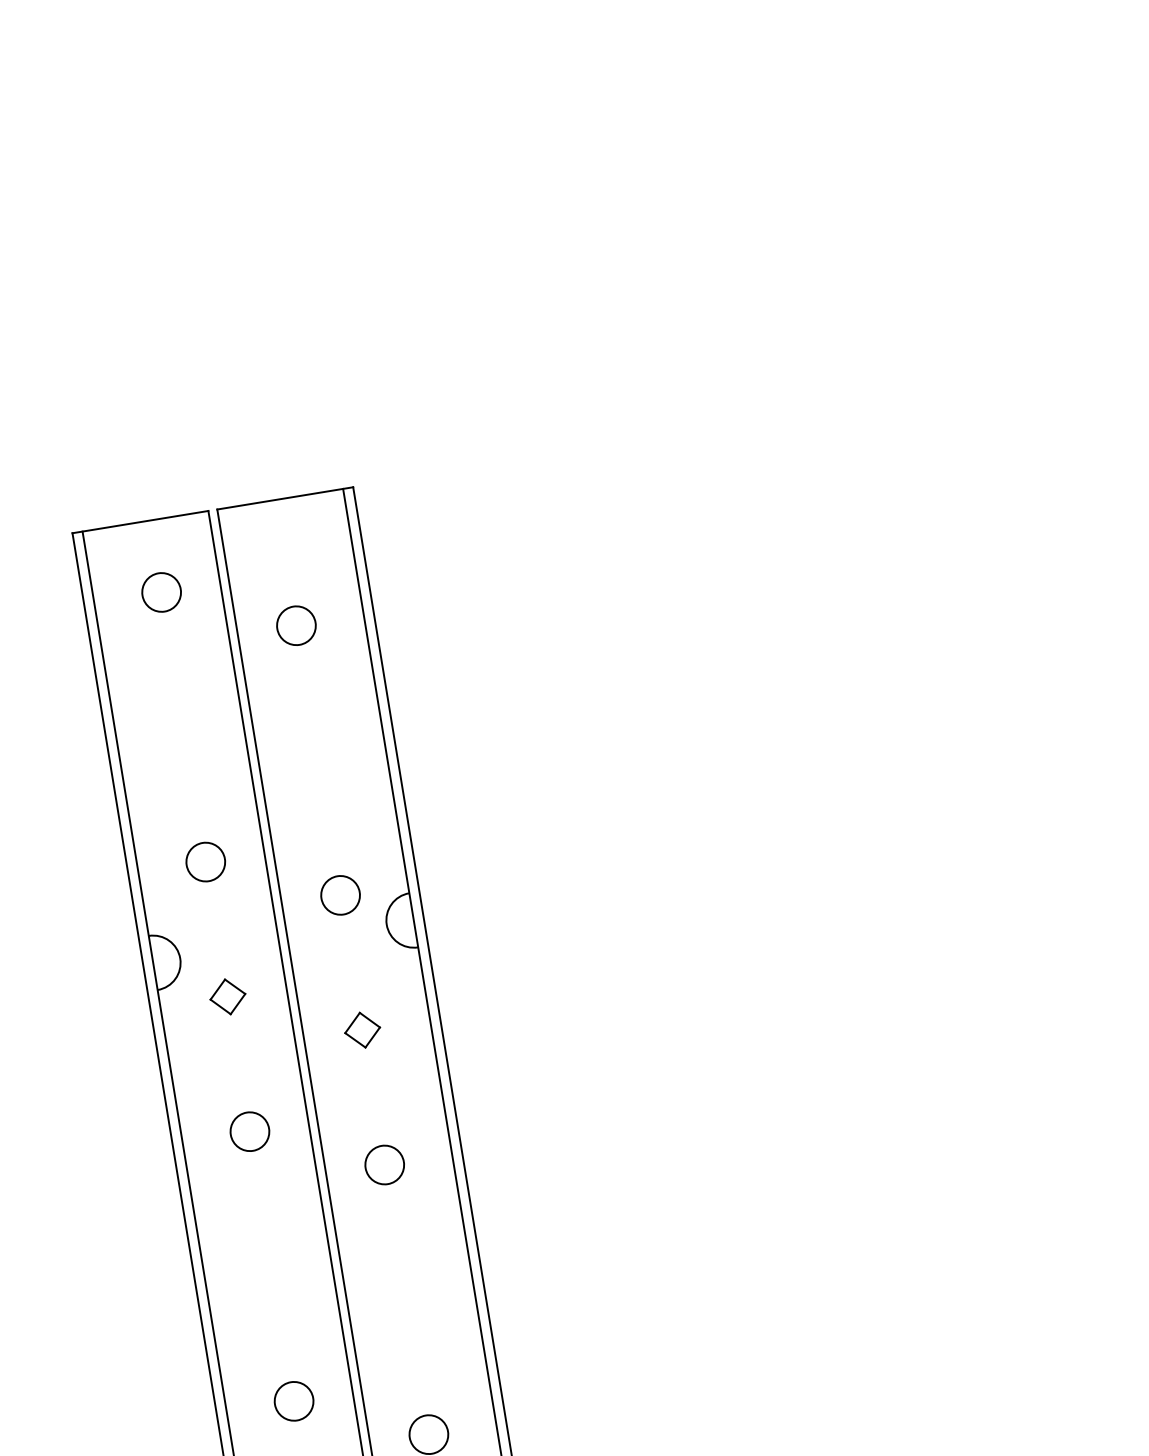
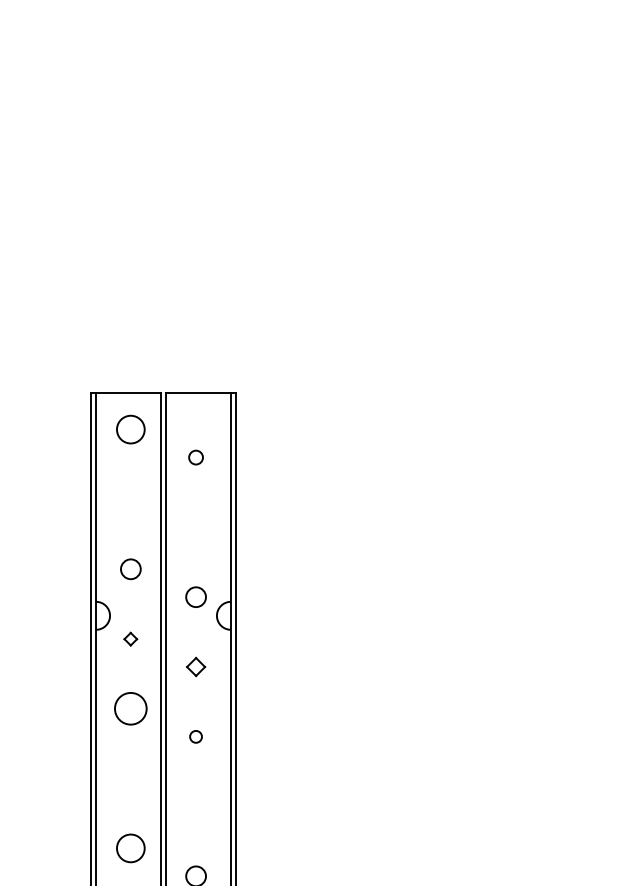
circle: (160, 592) -> (130, 429), size x1.4
circle: (295, 625) -> (195, 457), size x0.7
part: (227, 997) -> (130, 639), size x0.7
circle: (249, 1131) -> (130, 708), size x1.6
circle: (383, 1164) -> (195, 736), size x0.6
circle: (293, 1401) -> (130, 848), size x1.4

